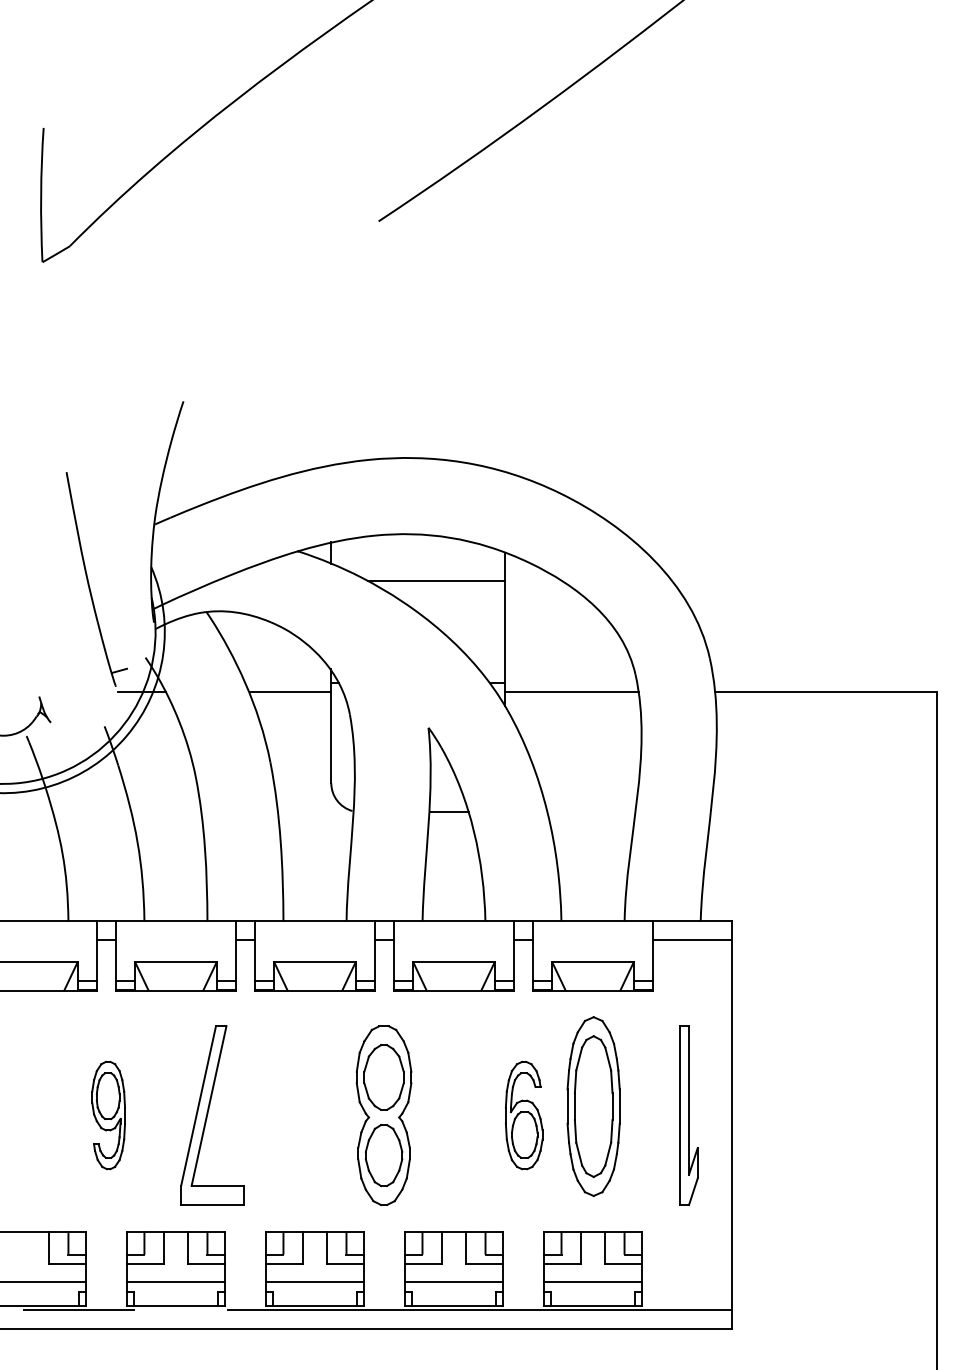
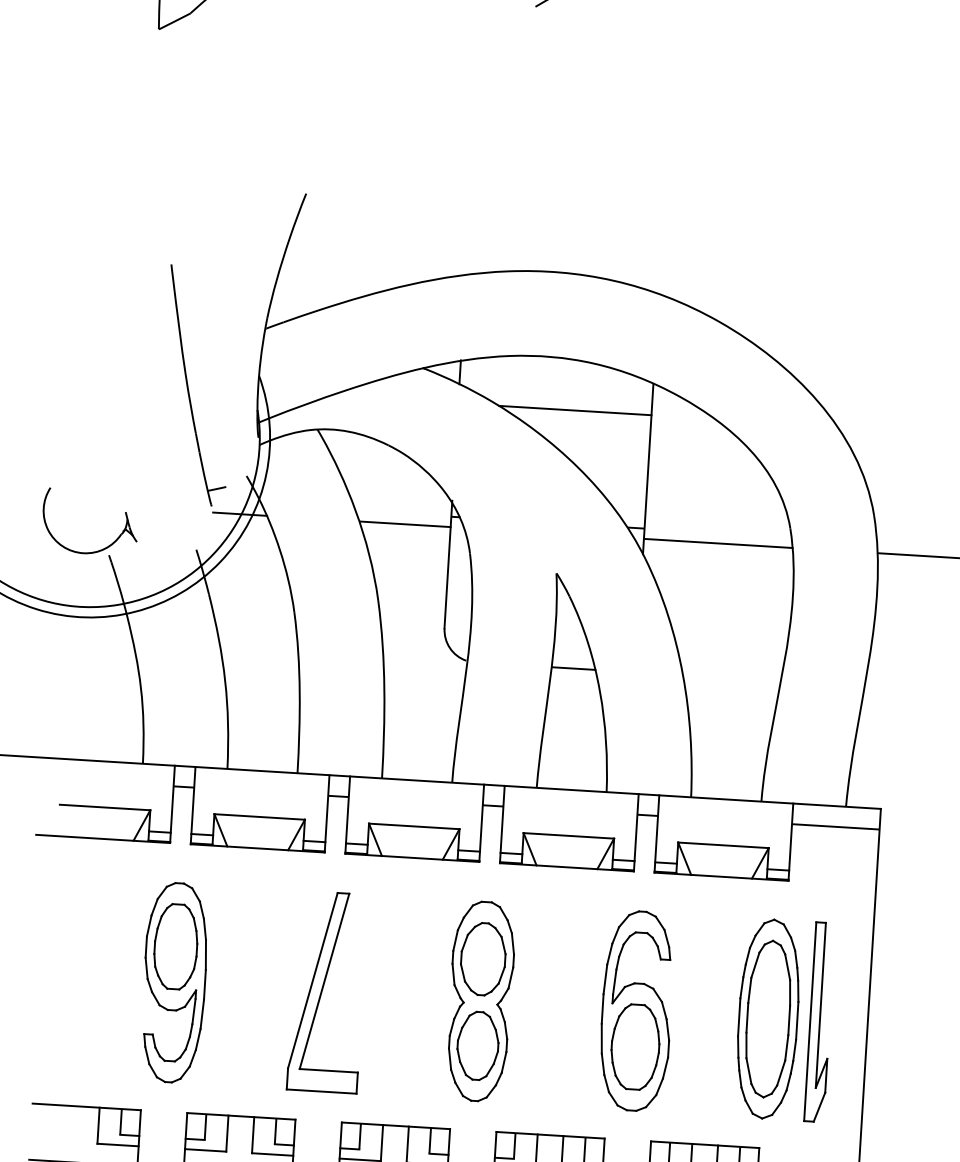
part: (593, 1106) -> (768, 1019), moved
part: (108, 1115) -> (174, 982), size x1.67
part: (212, 1115) -> (327, 992), moved
part: (523, 1115) -> (635, 1010), size x1.67

